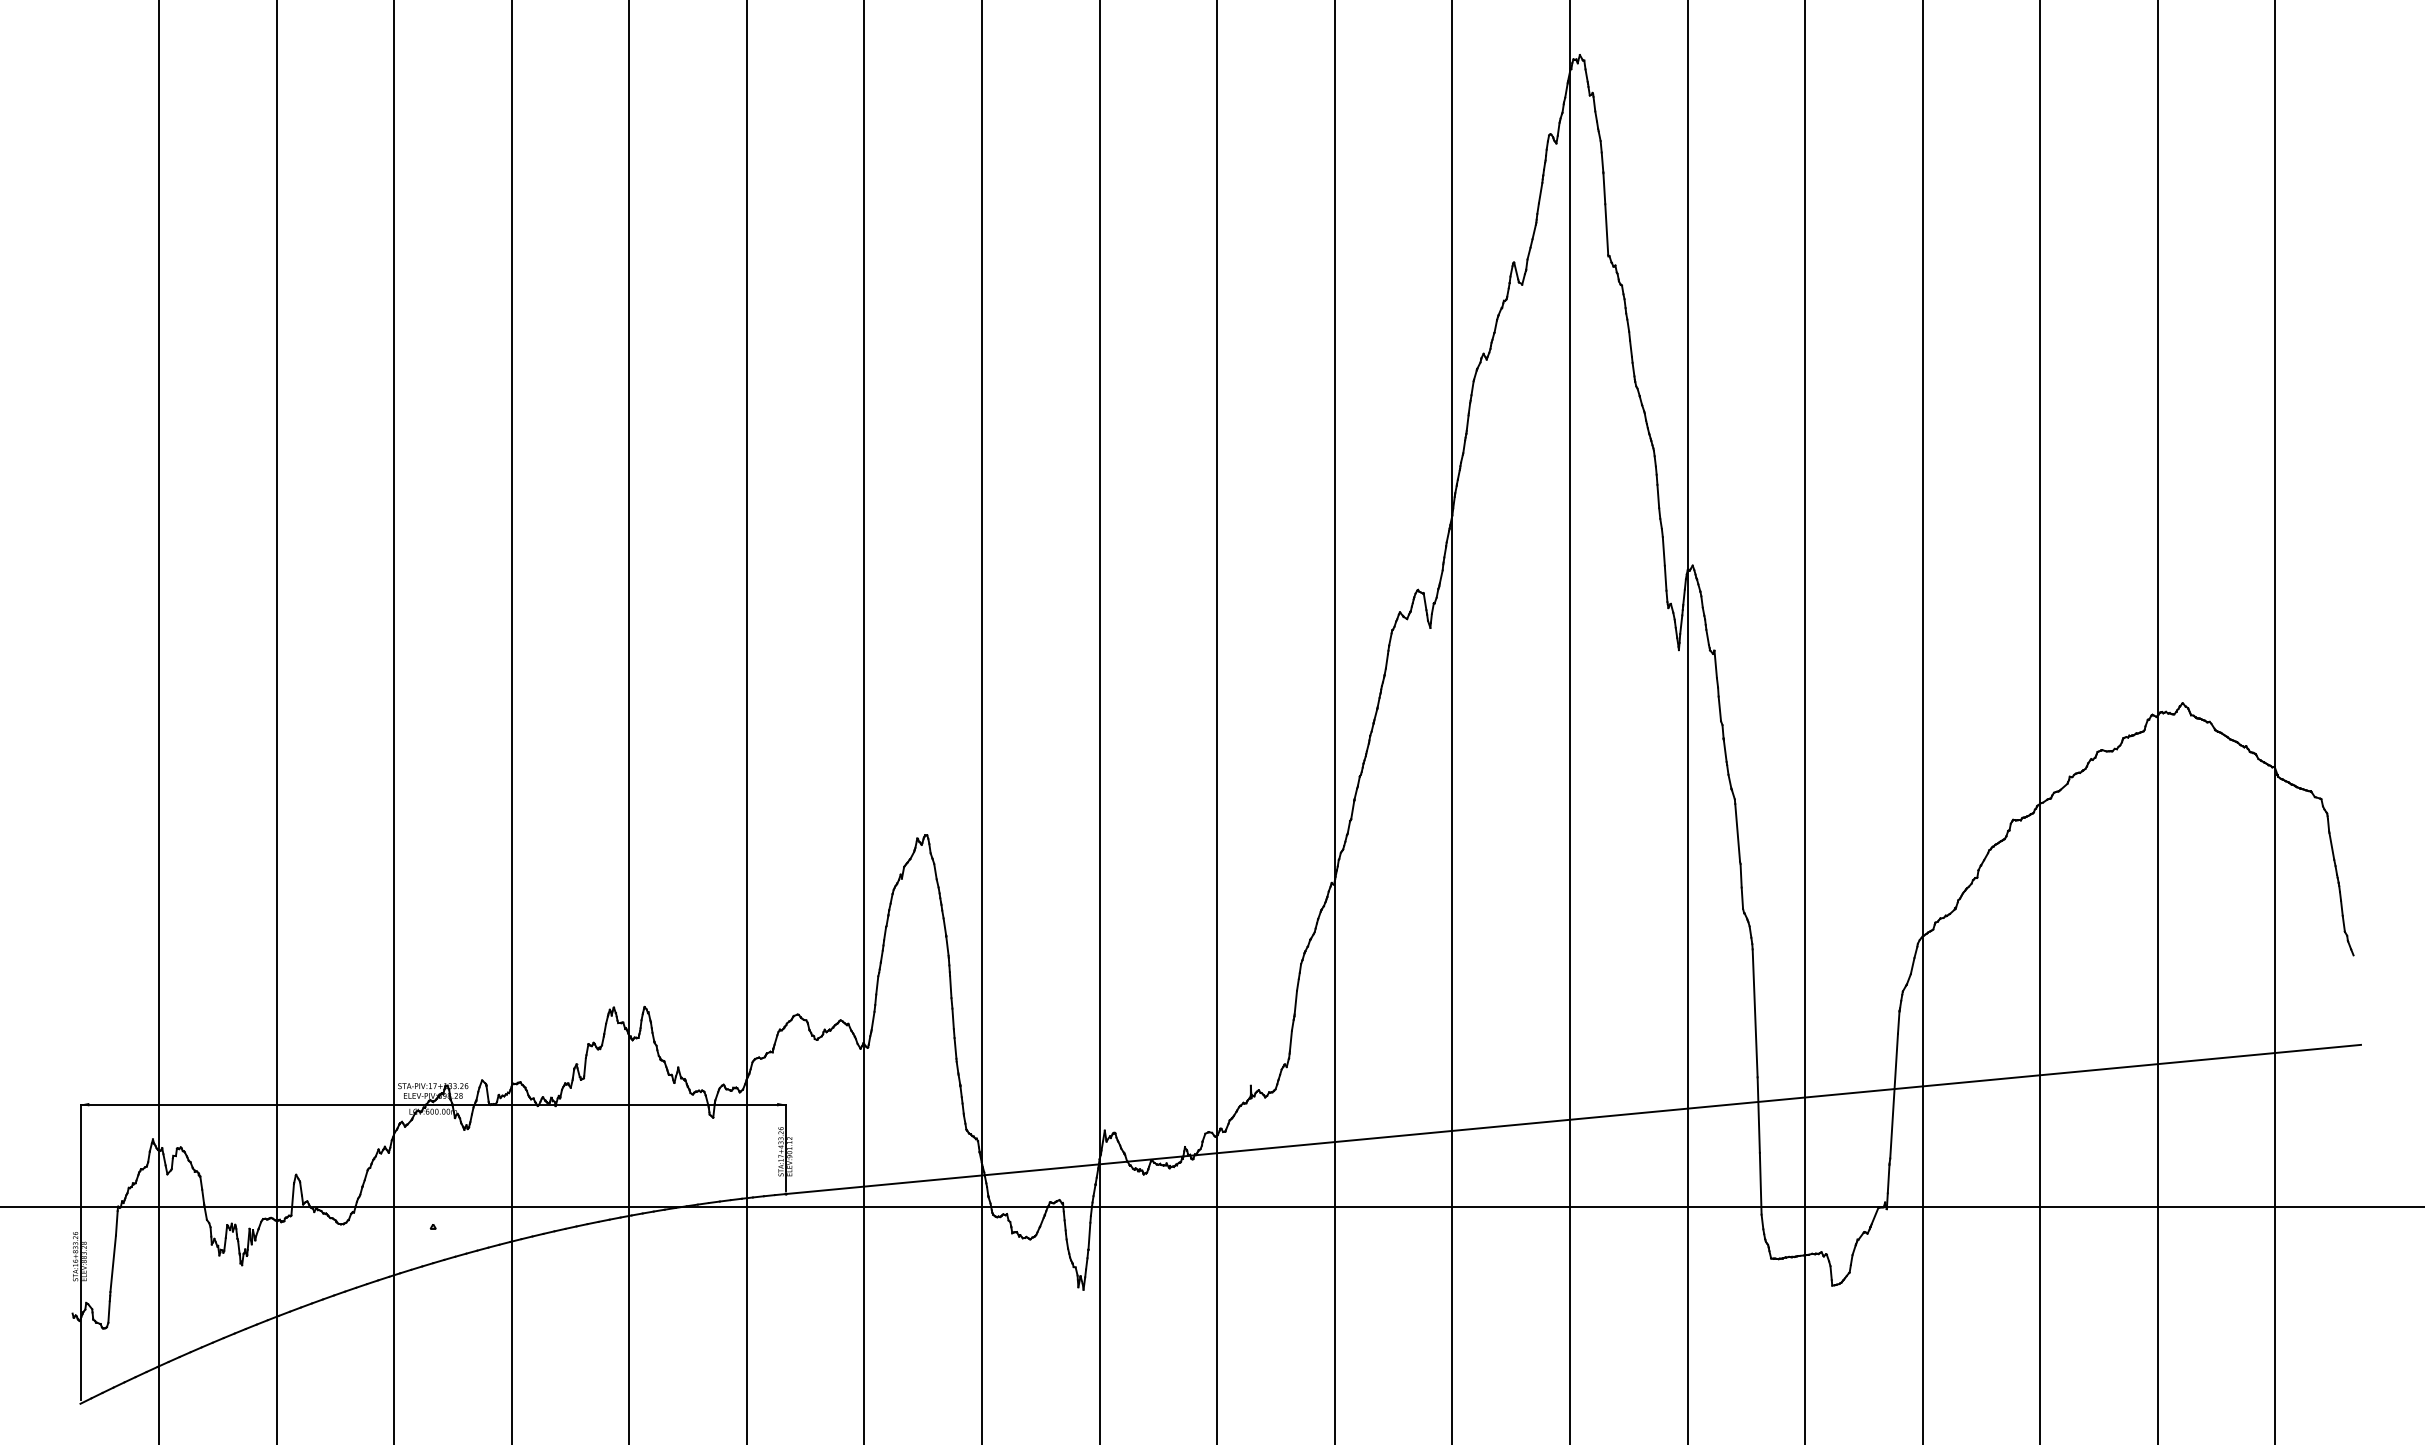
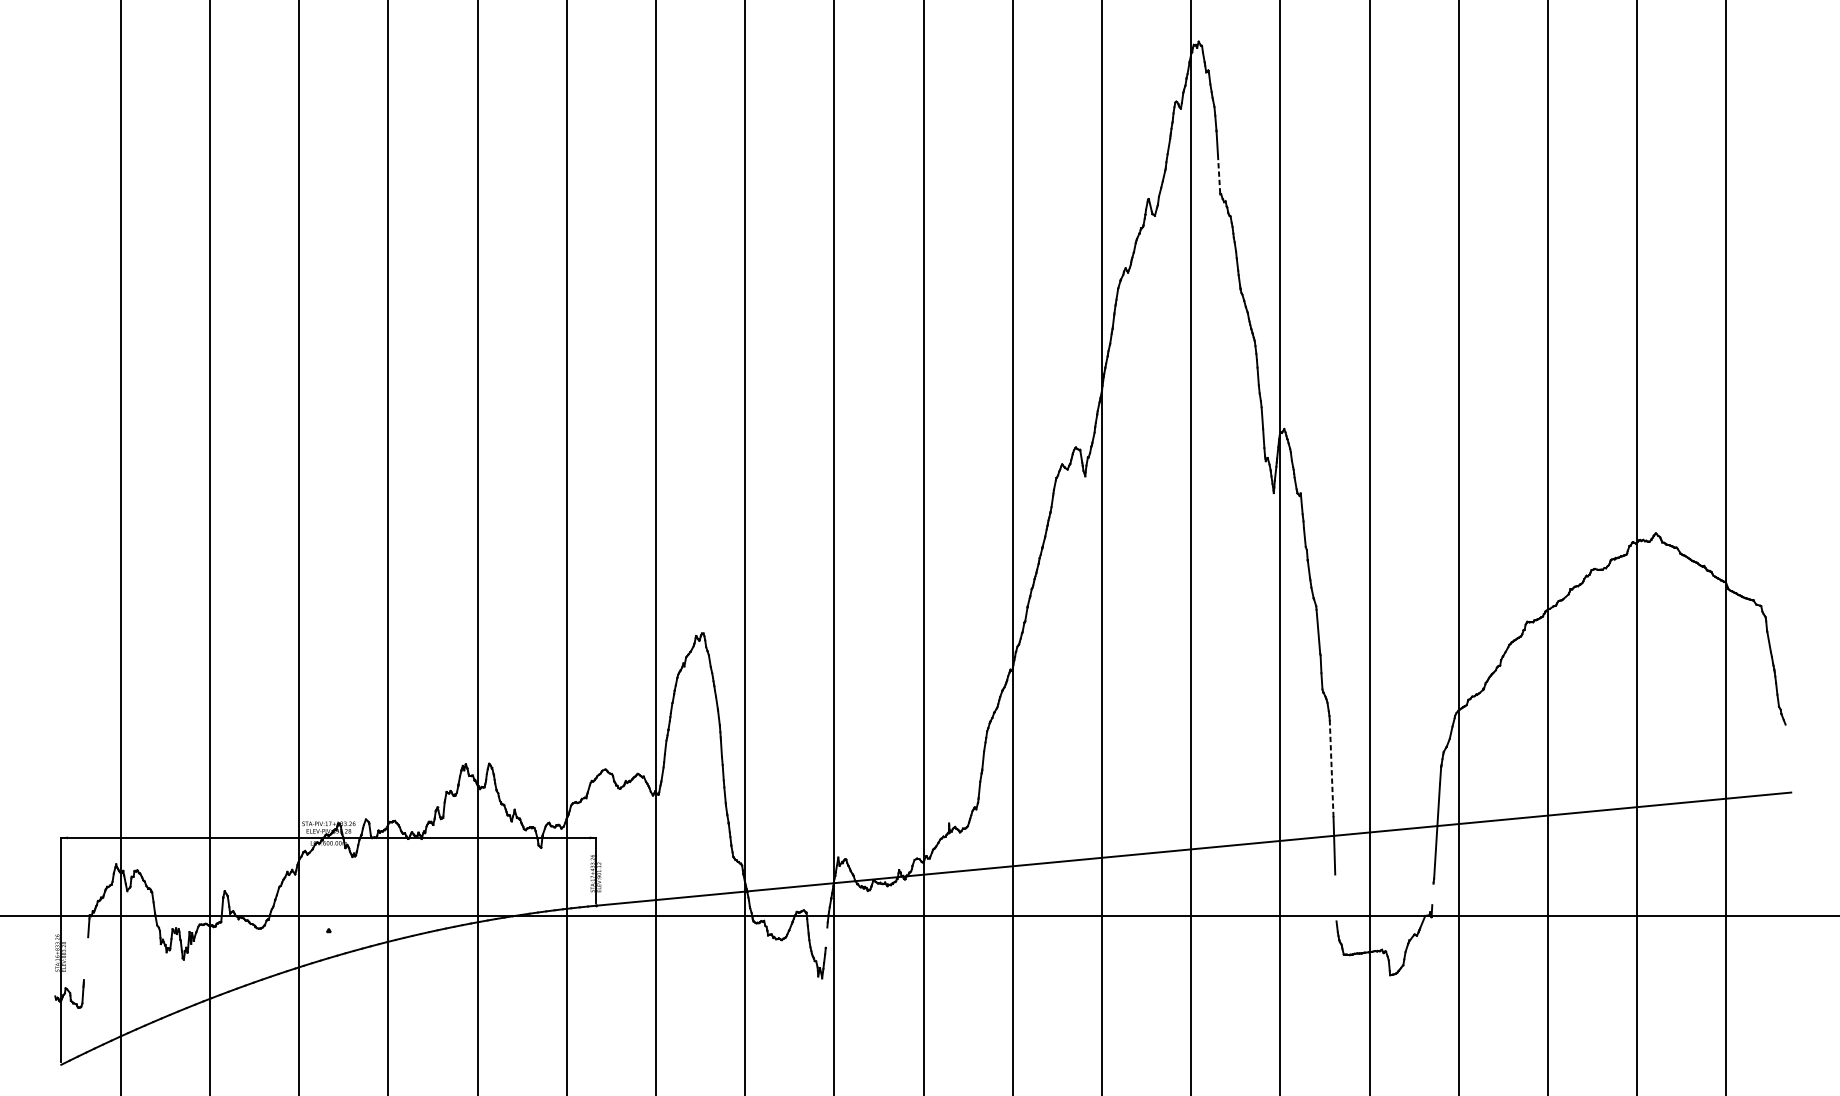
line: (1606, 230) -> (1218, 174), solid -> dashed
line: (1755, 1013) -> (1331, 768), solid -> dashed
line: (1888, 1179) -> (1432, 894), removed
line: (1760, 1183) -> (1335, 897), removed
line: (1089, 1235) -> (826, 937), removed
line: (112, 1263) -> (85, 958), removed

